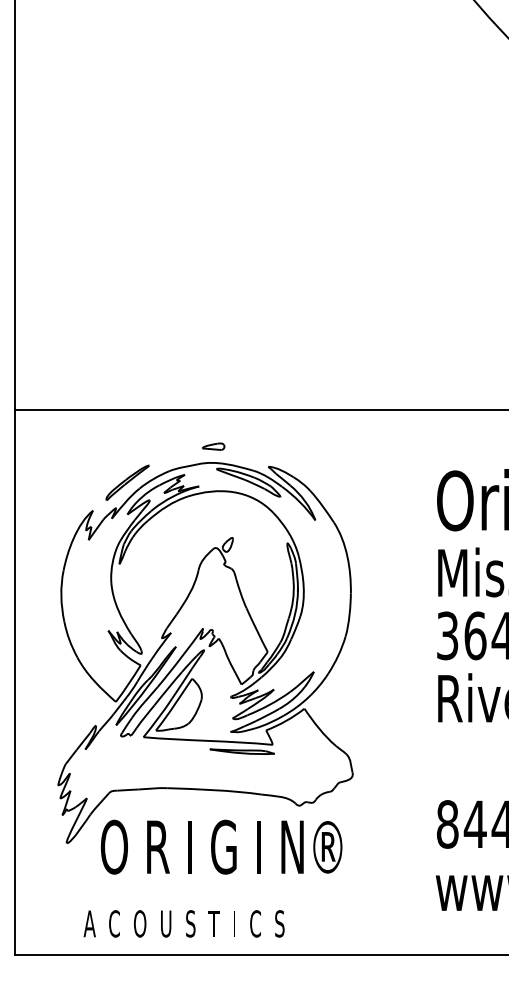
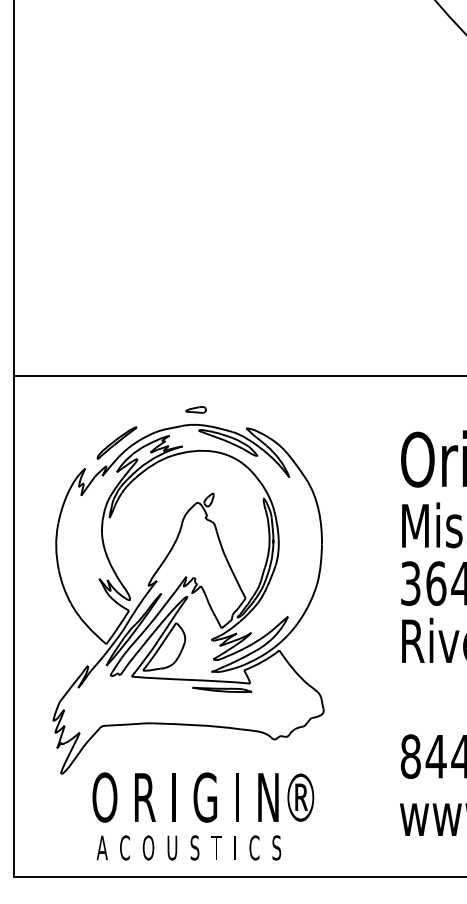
text: (221, 847) -> (203, 797), moved
text: (183, 923) -> (188, 847), moved

